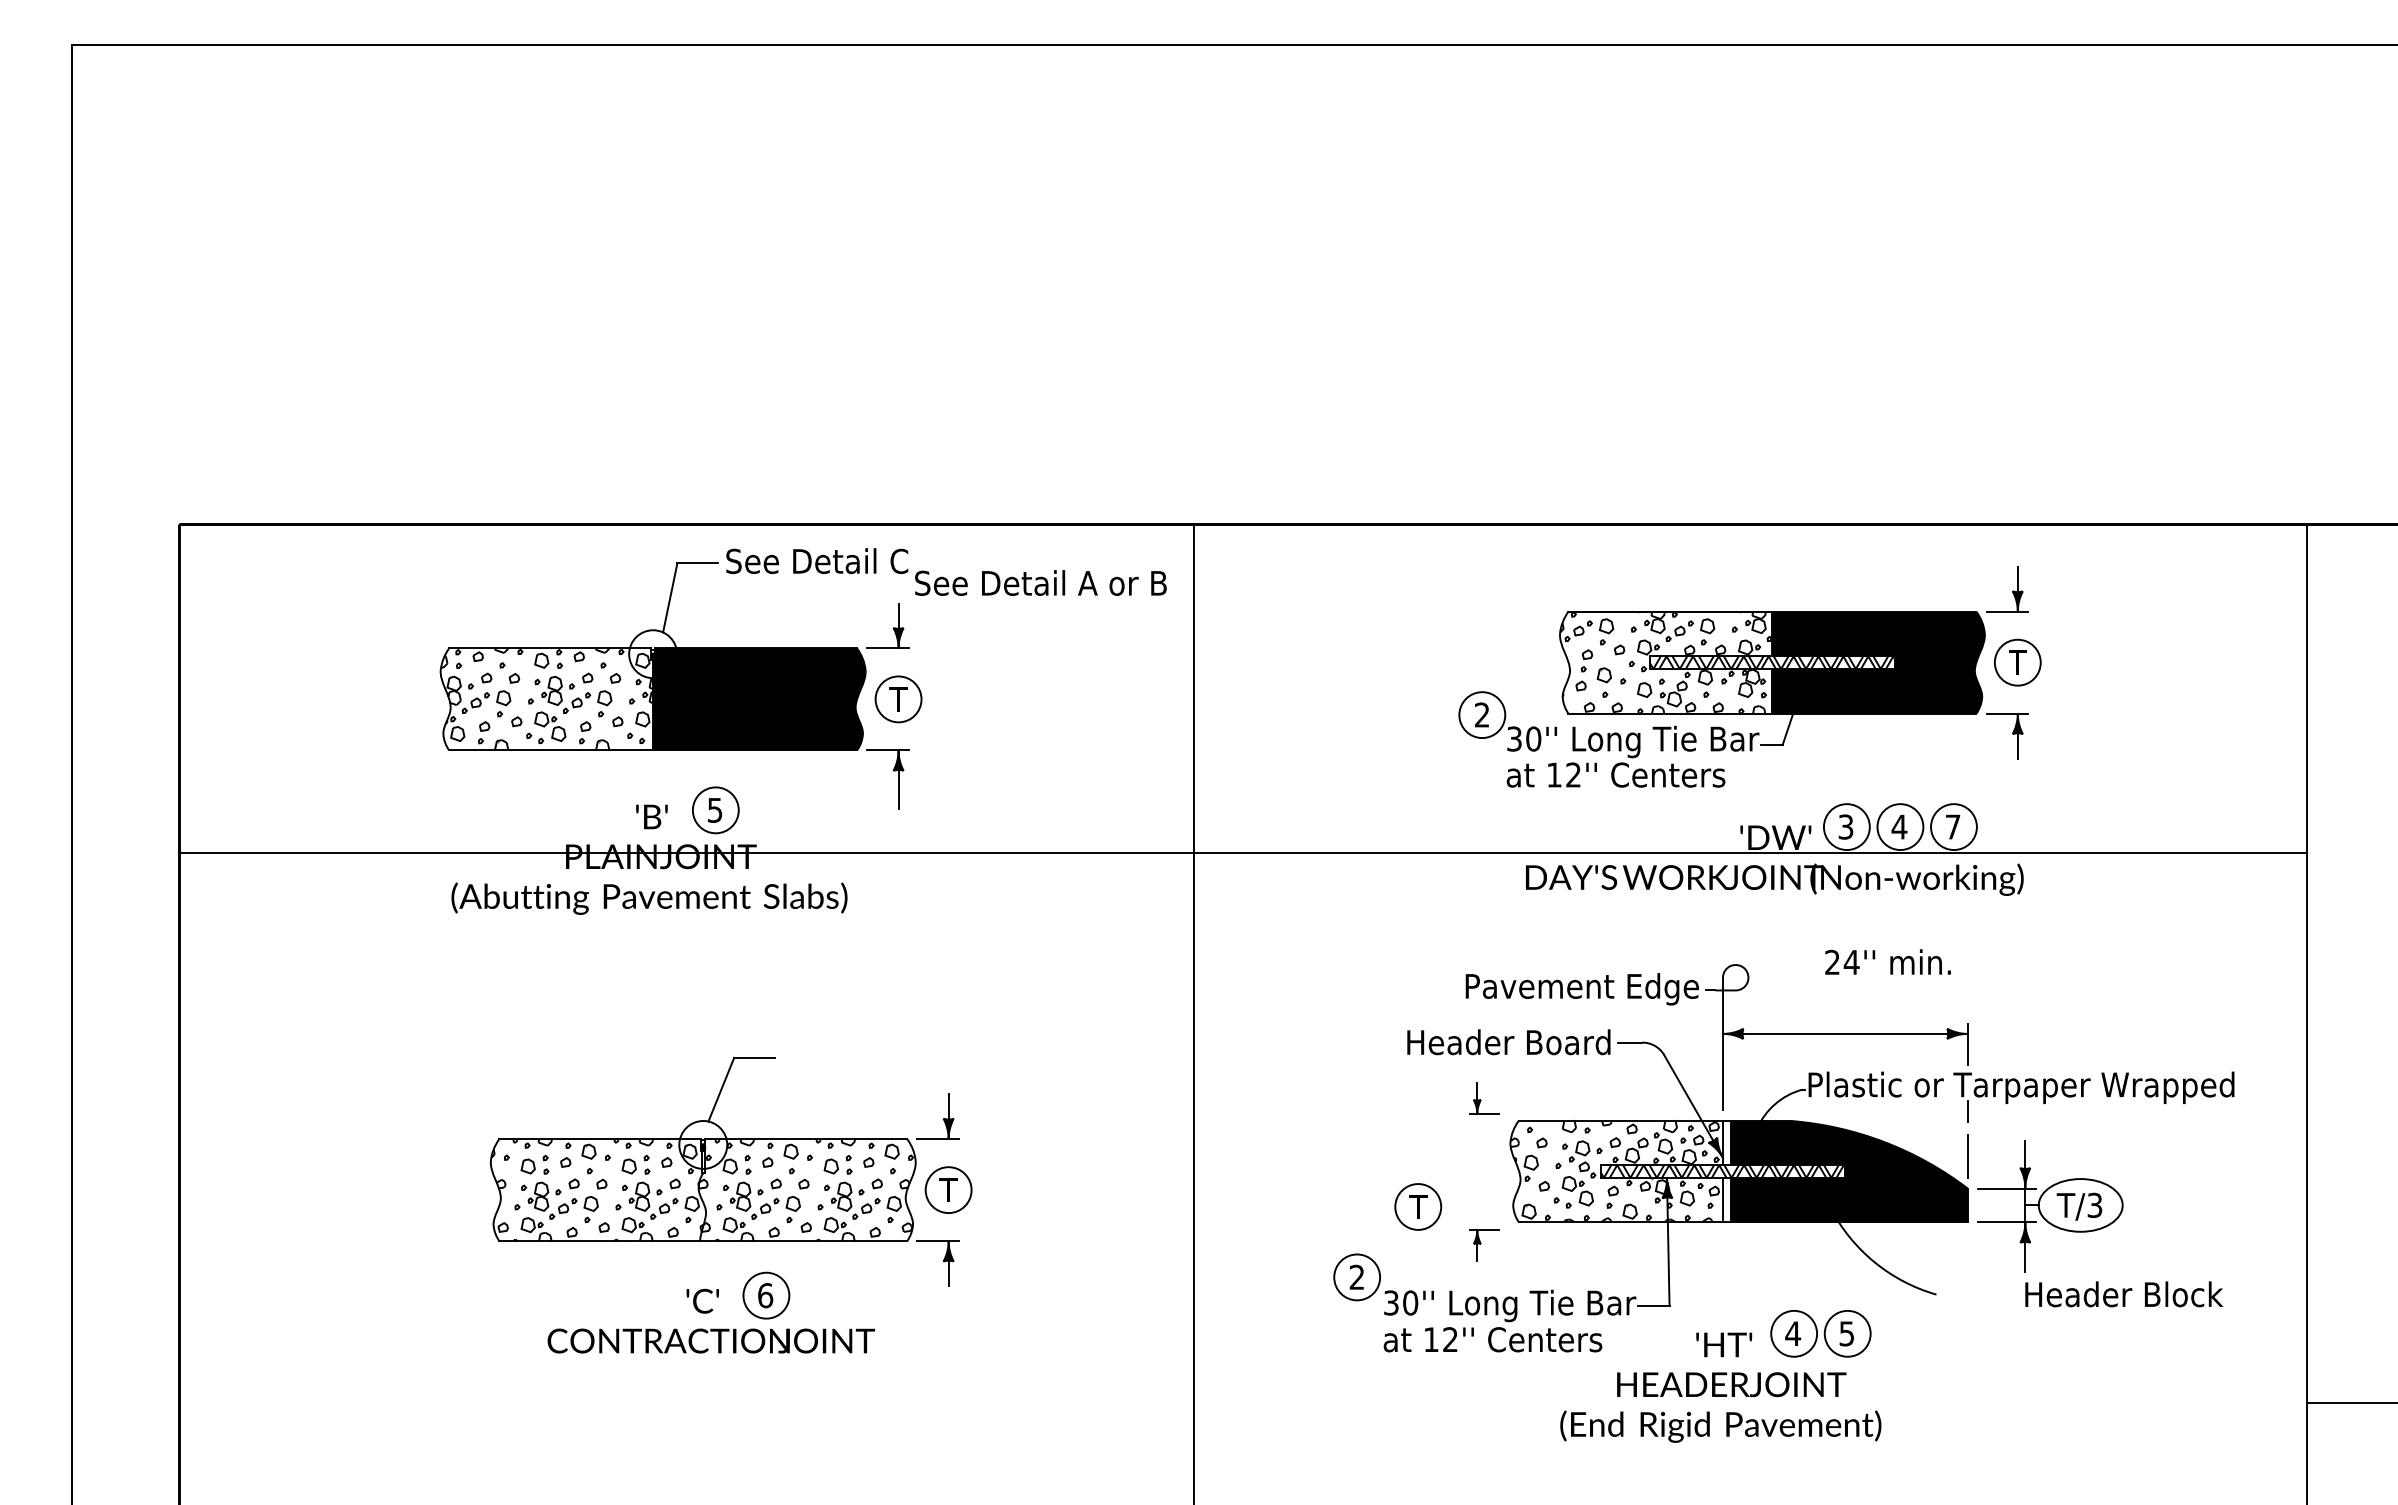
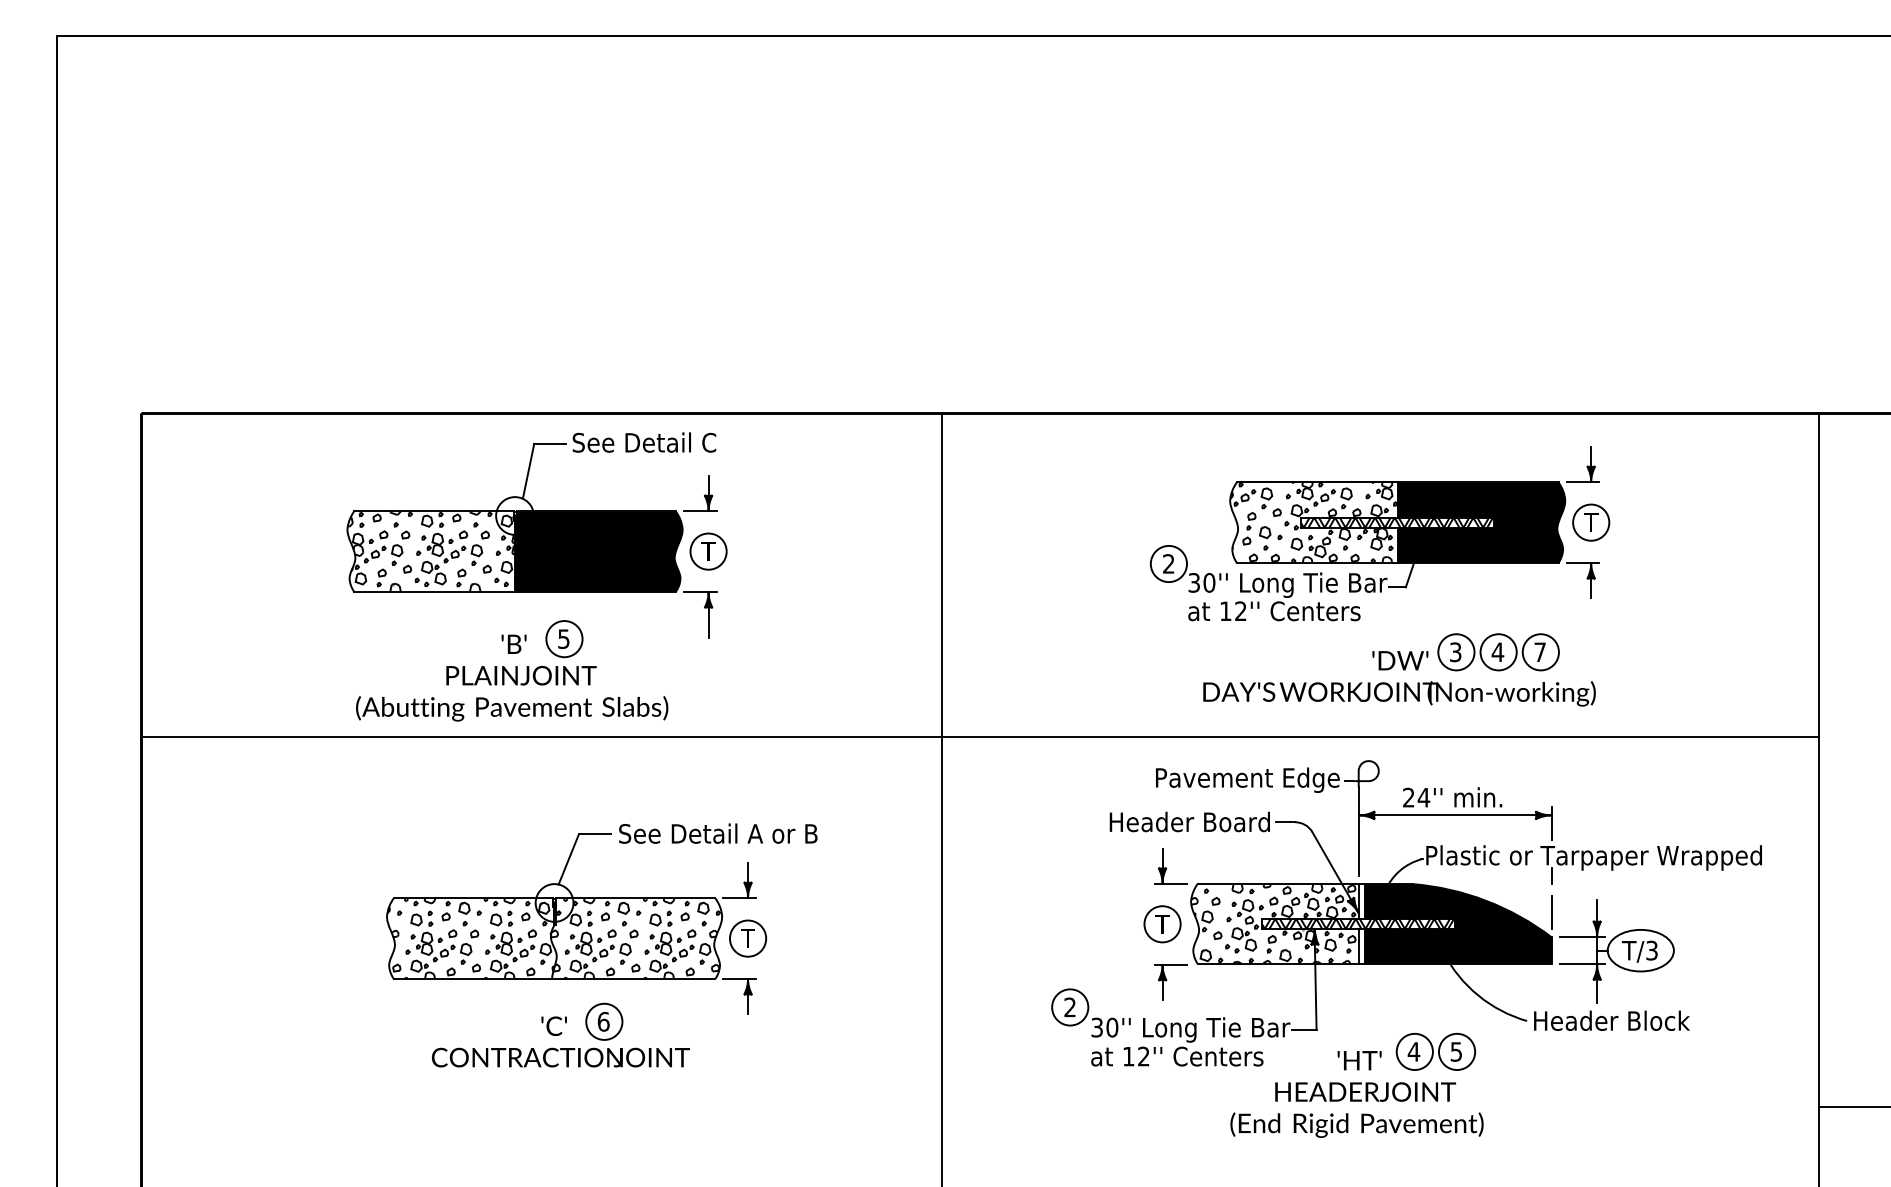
text: (1040, 582) -> (717, 833), moved
line: (1242, 853) -> (979, 737), moved
text: (1887, 961) -> (1452, 796), moved
part: (1484, 1098) -> (1170, 866), size x1.43
part: (1418, 1206) -> (1162, 923), moved
part: (1484, 1245) -> (1170, 982), size x1.43
text: (2124, 1294) -> (1612, 1020), moved

